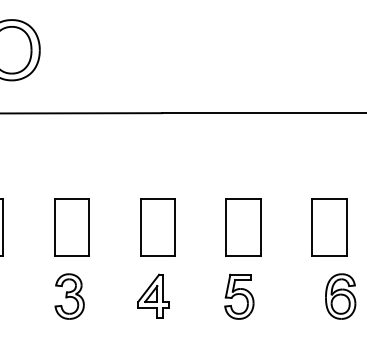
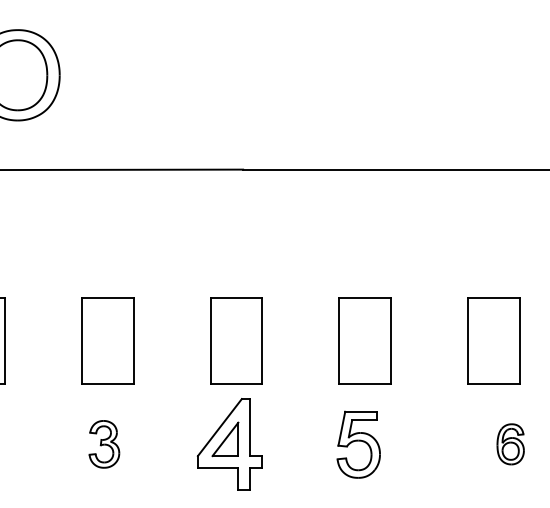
part: (153, 295) -> (230, 442), size x1.4
part: (69, 296) -> (104, 444), size x0.7
part: (340, 296) -> (510, 444), size x0.6

